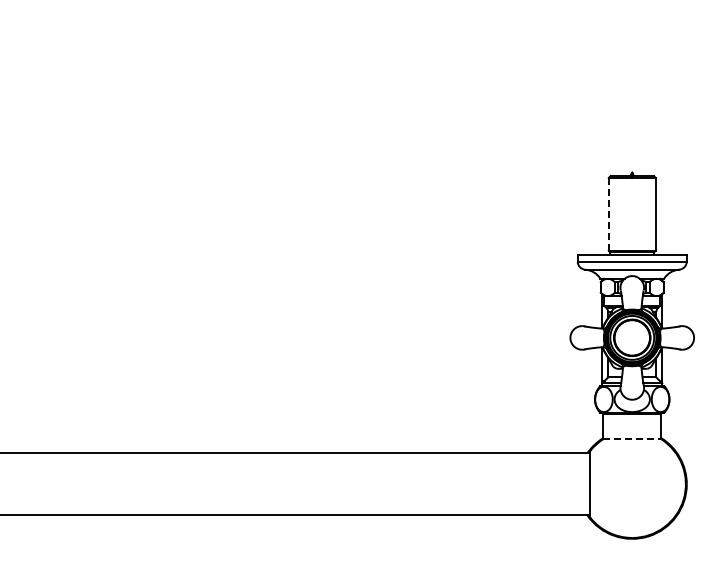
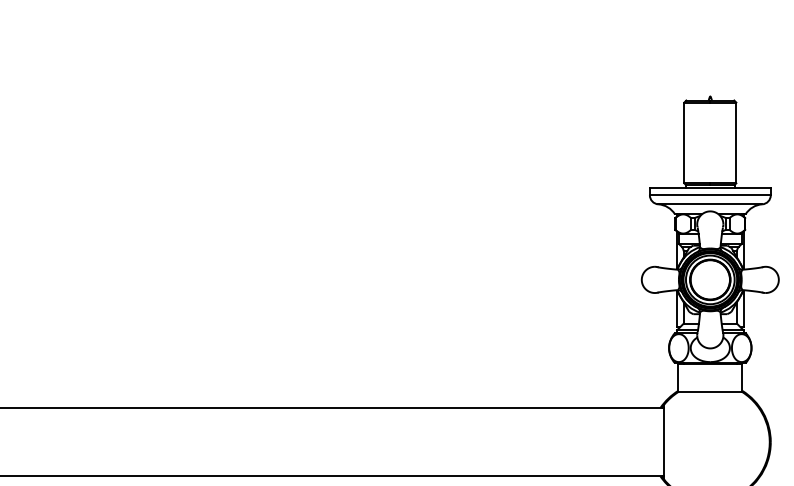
line: (608, 214) -> (683, 143), dashed -> solid
line: (632, 439) -> (710, 392), dashed -> solid

